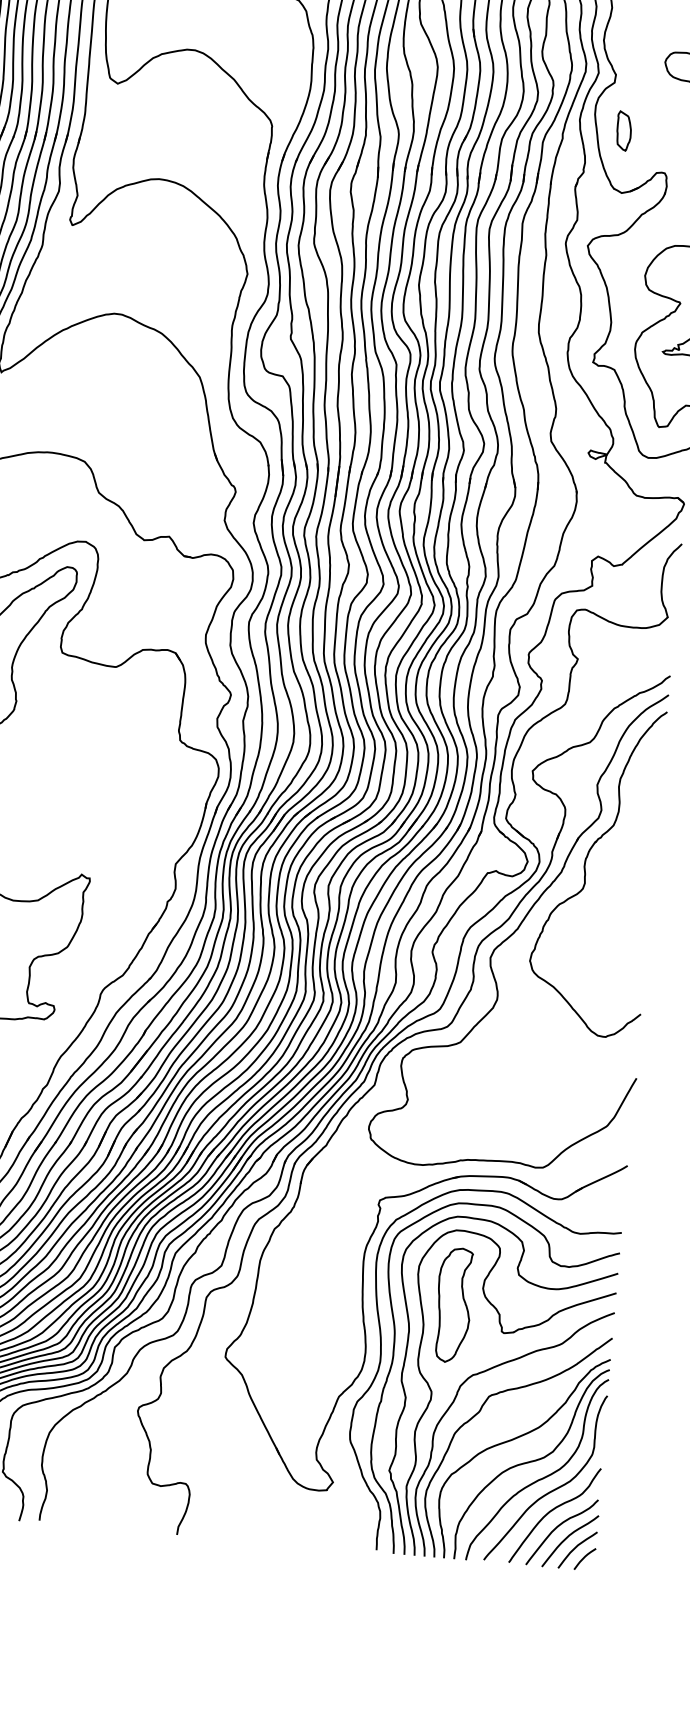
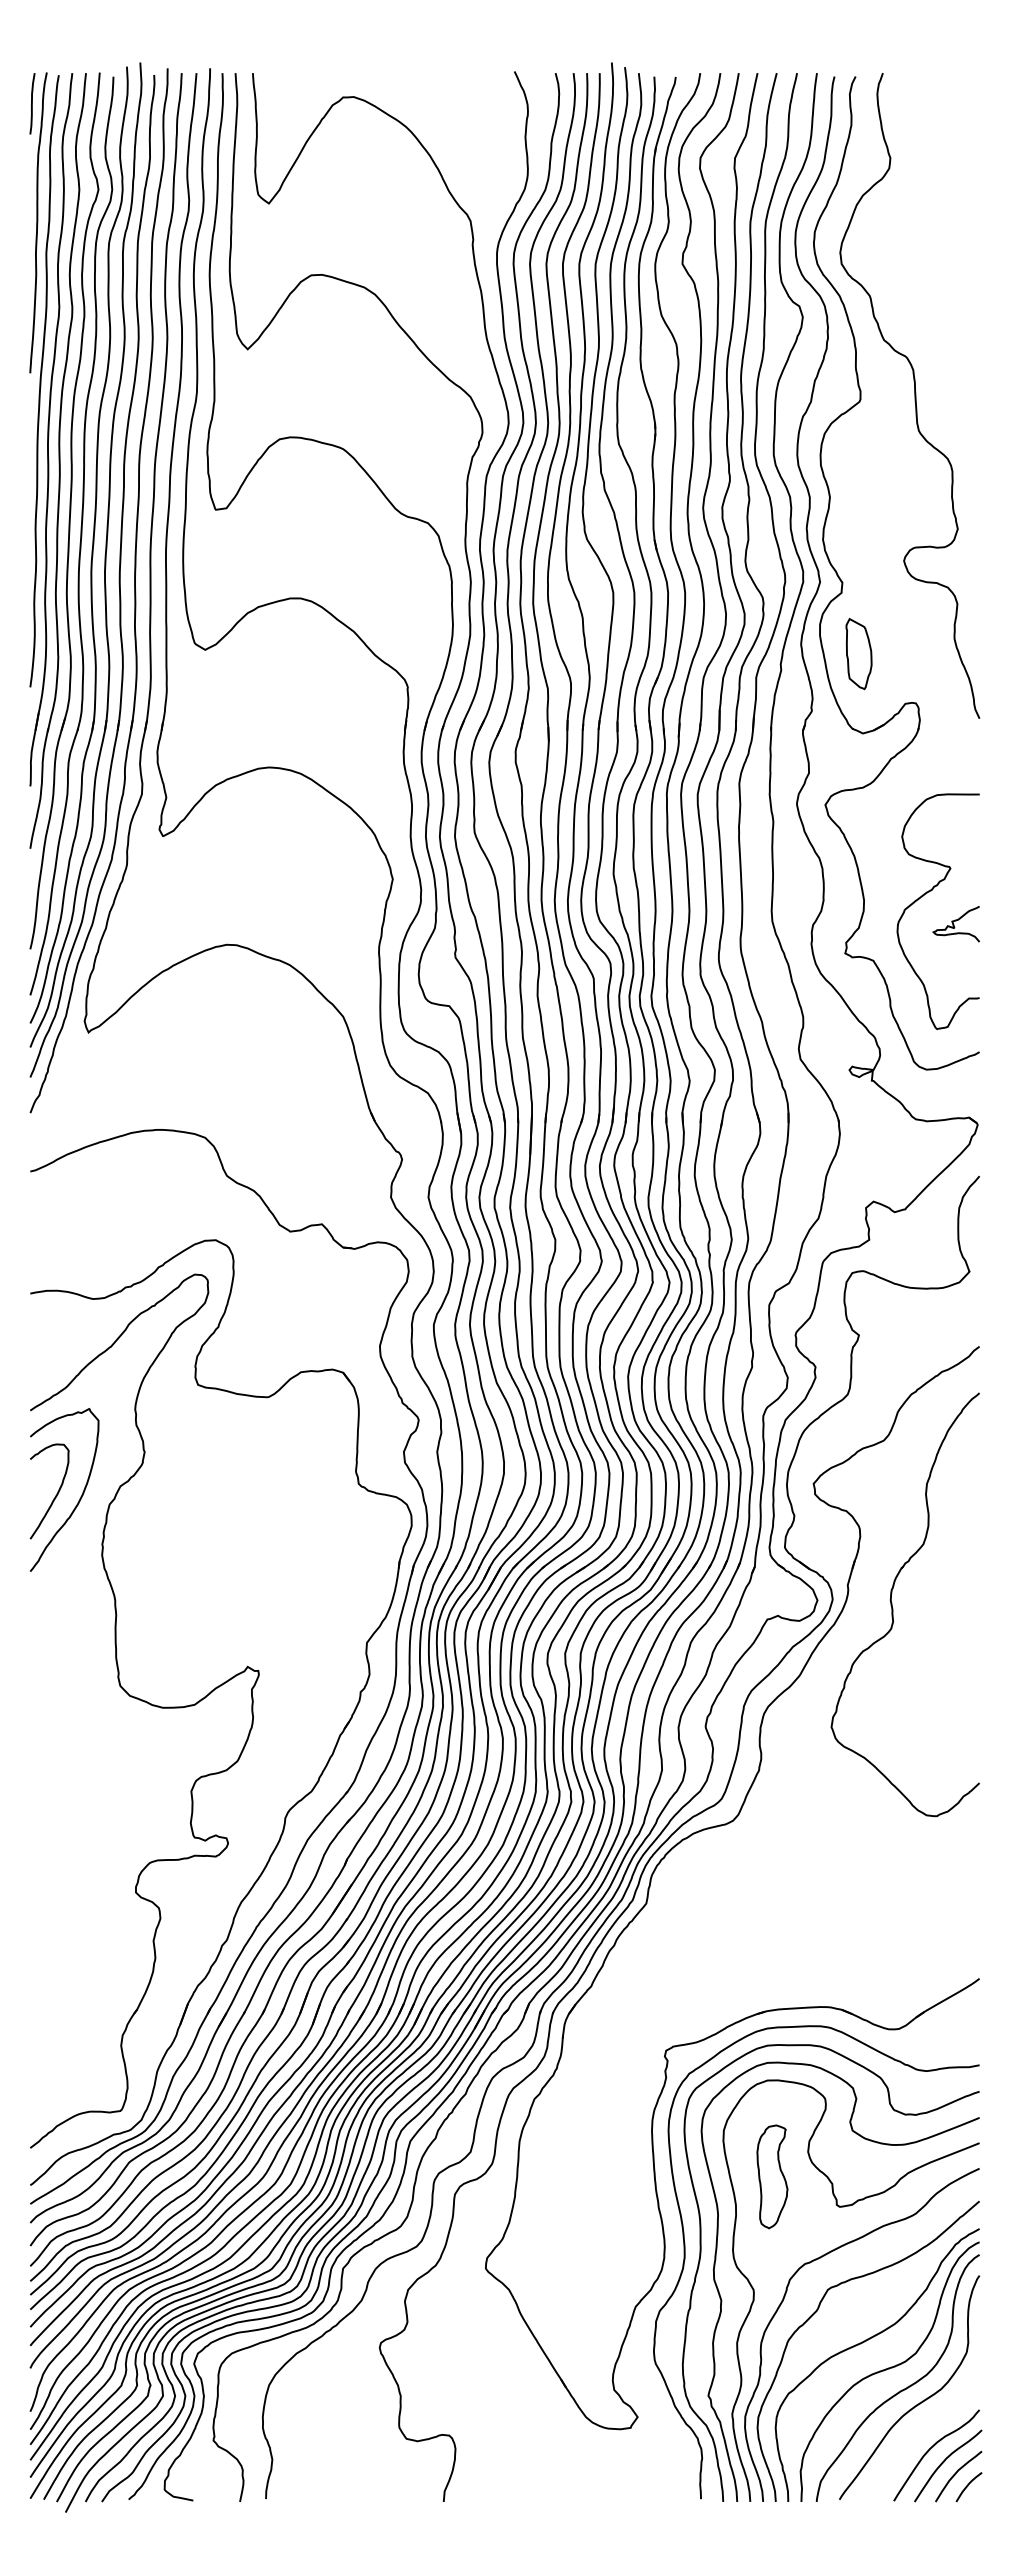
part: (623, 130) -> (858, 653), size x1.4
part: (518, 927) -> (812, 1685), removed
part: (453, 1305) -> (772, 2176), size x0.7
curve: (552, 1511) -> (921, 2429), removed

